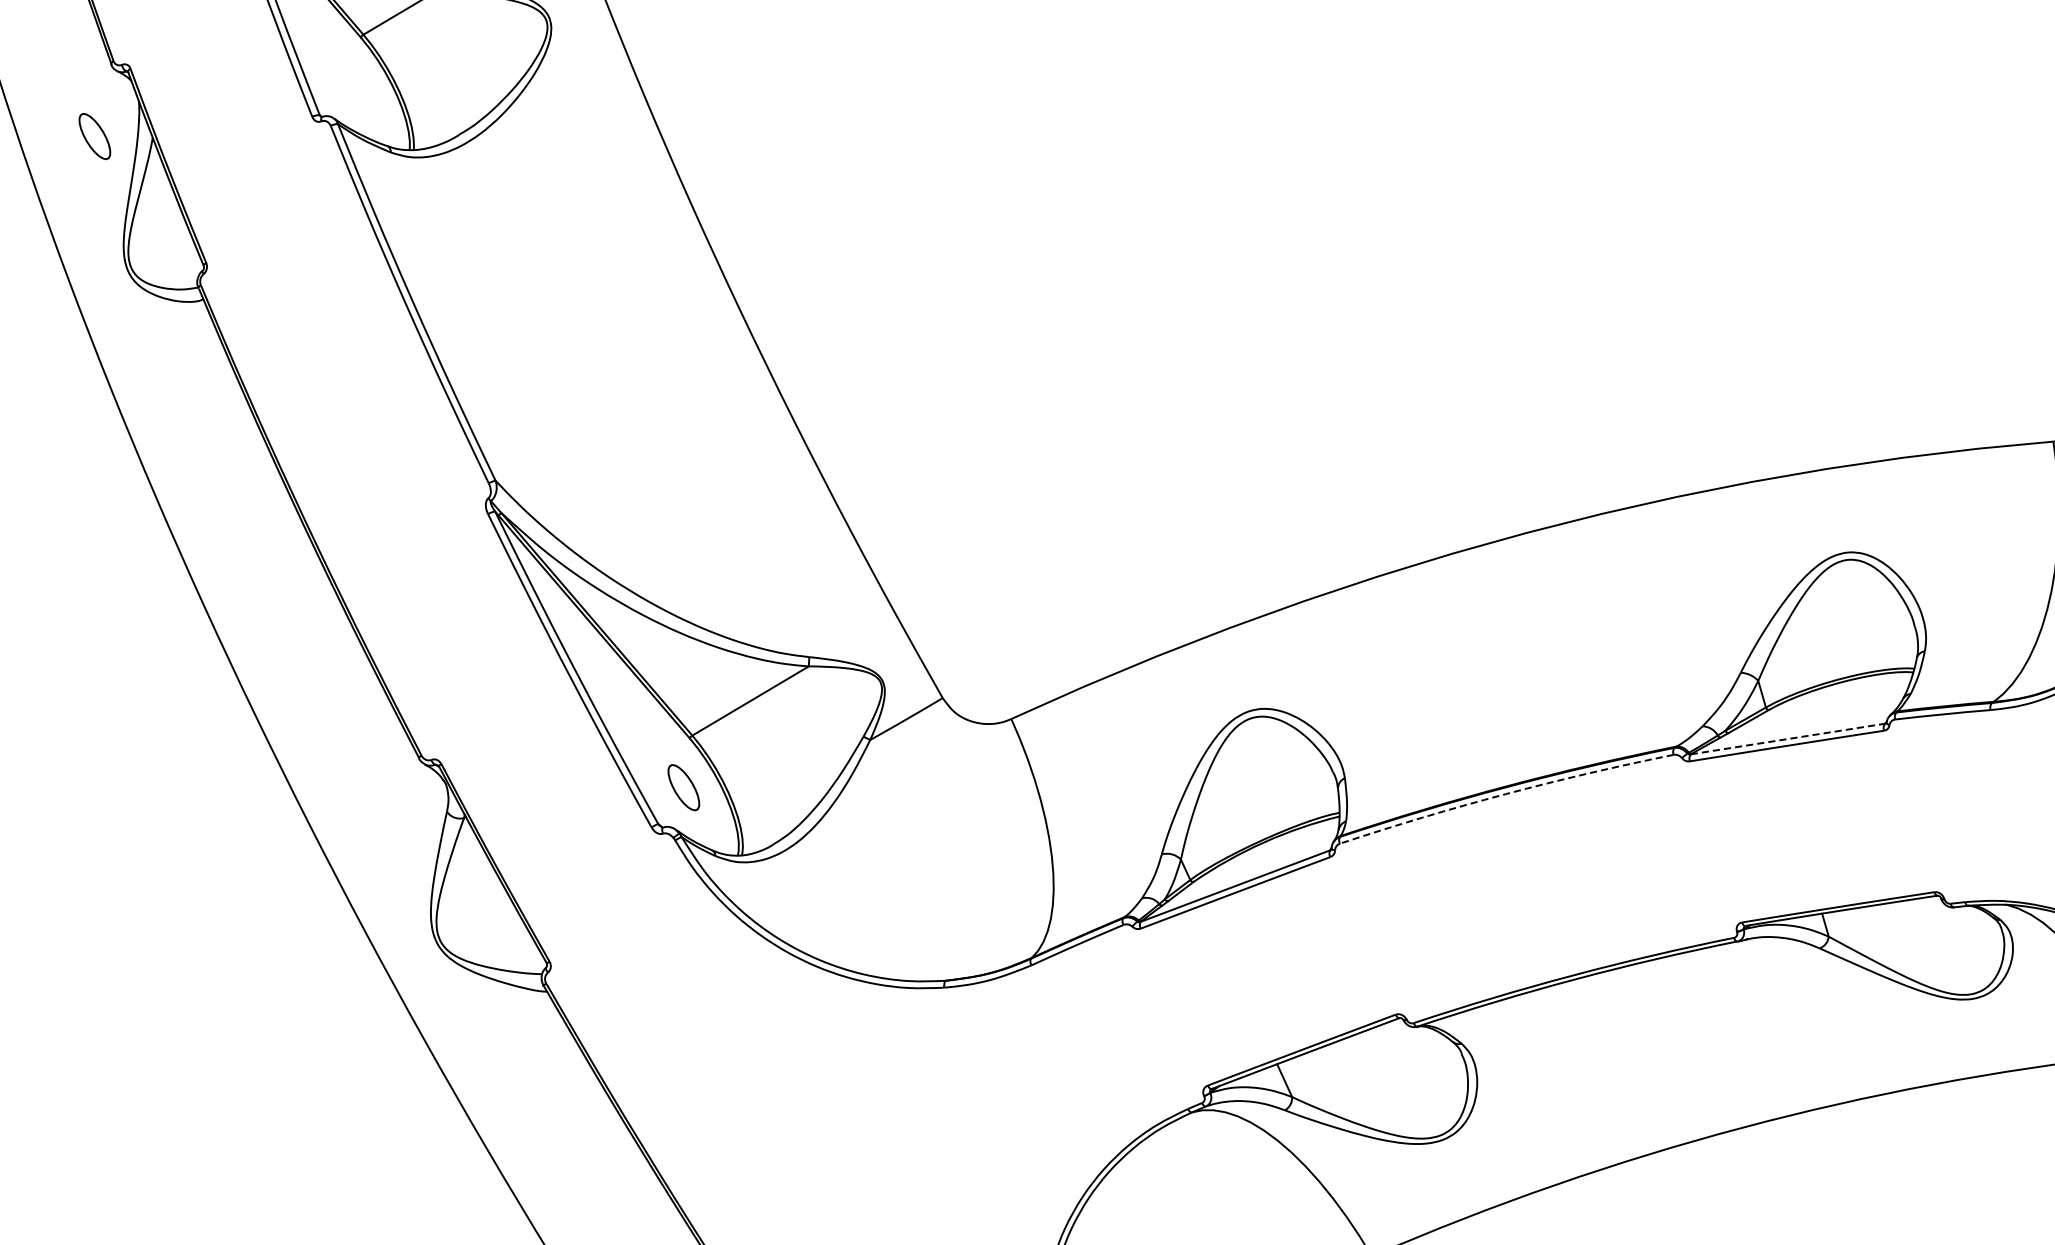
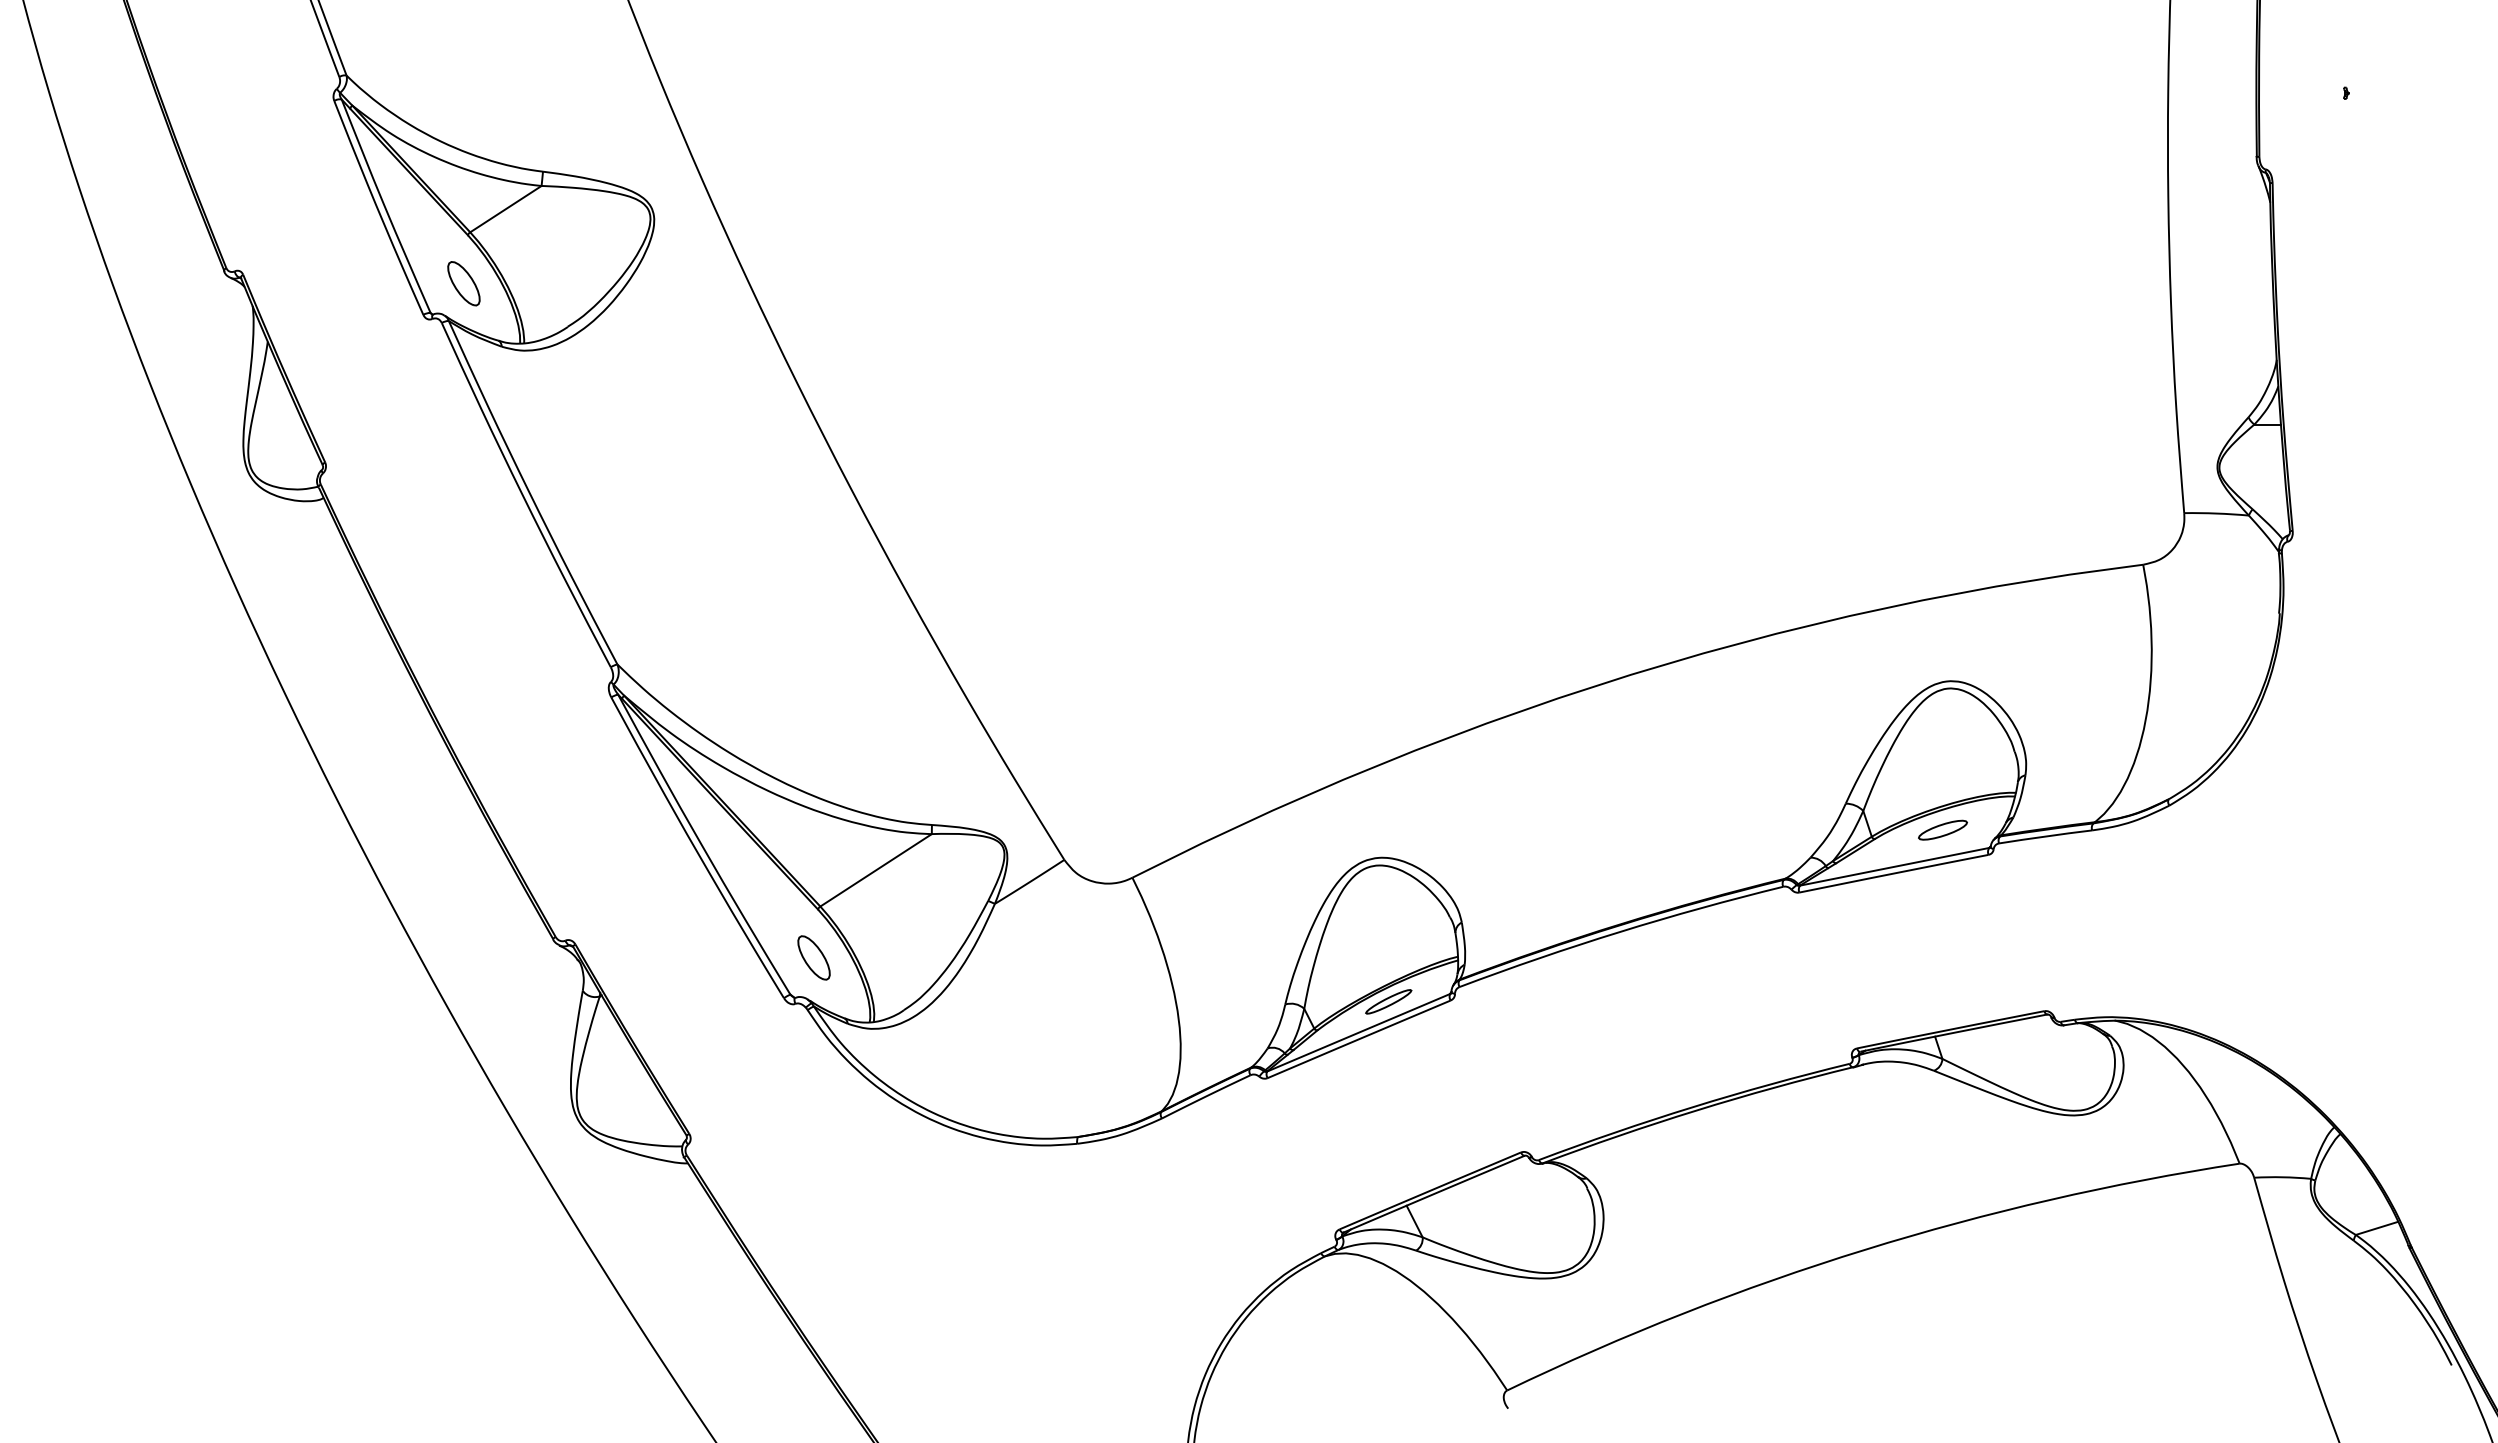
part: (94, 136) -> (463, 283), moved
part: (1838, 703) -> (1942, 829), added
line: (1787, 738) -> (1894, 866), dashed -> solid
arc: (1505, 793) -> (1619, 931), dashed -> solid
part: (1267, 855) -> (1388, 1001), added

